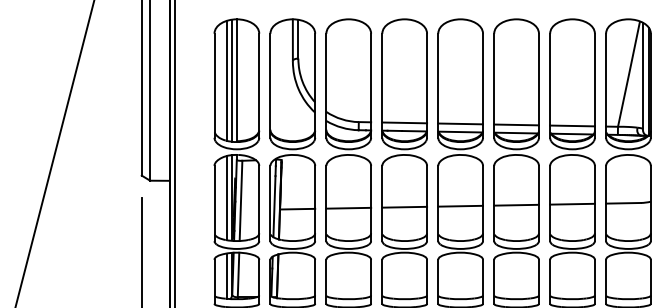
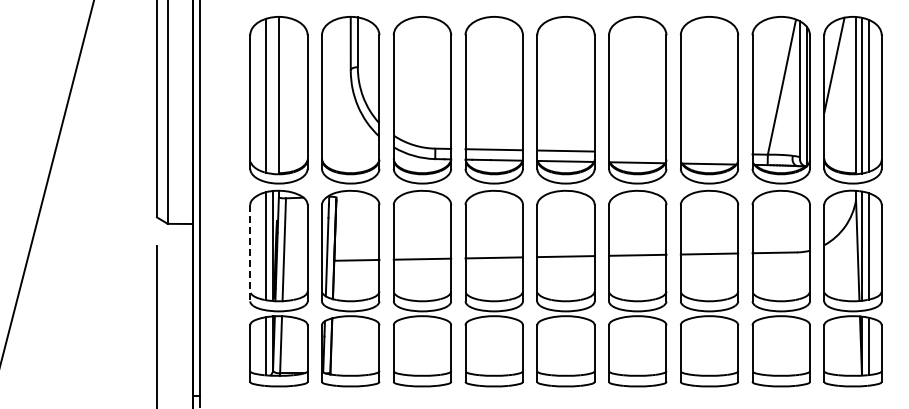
line: (232, 80) -> (273, 95), removed
line: (516, 124) -> (637, 151), removed
line: (572, 125) -> (709, 153), removed
line: (214, 203) -> (250, 253), solid -> dashed

